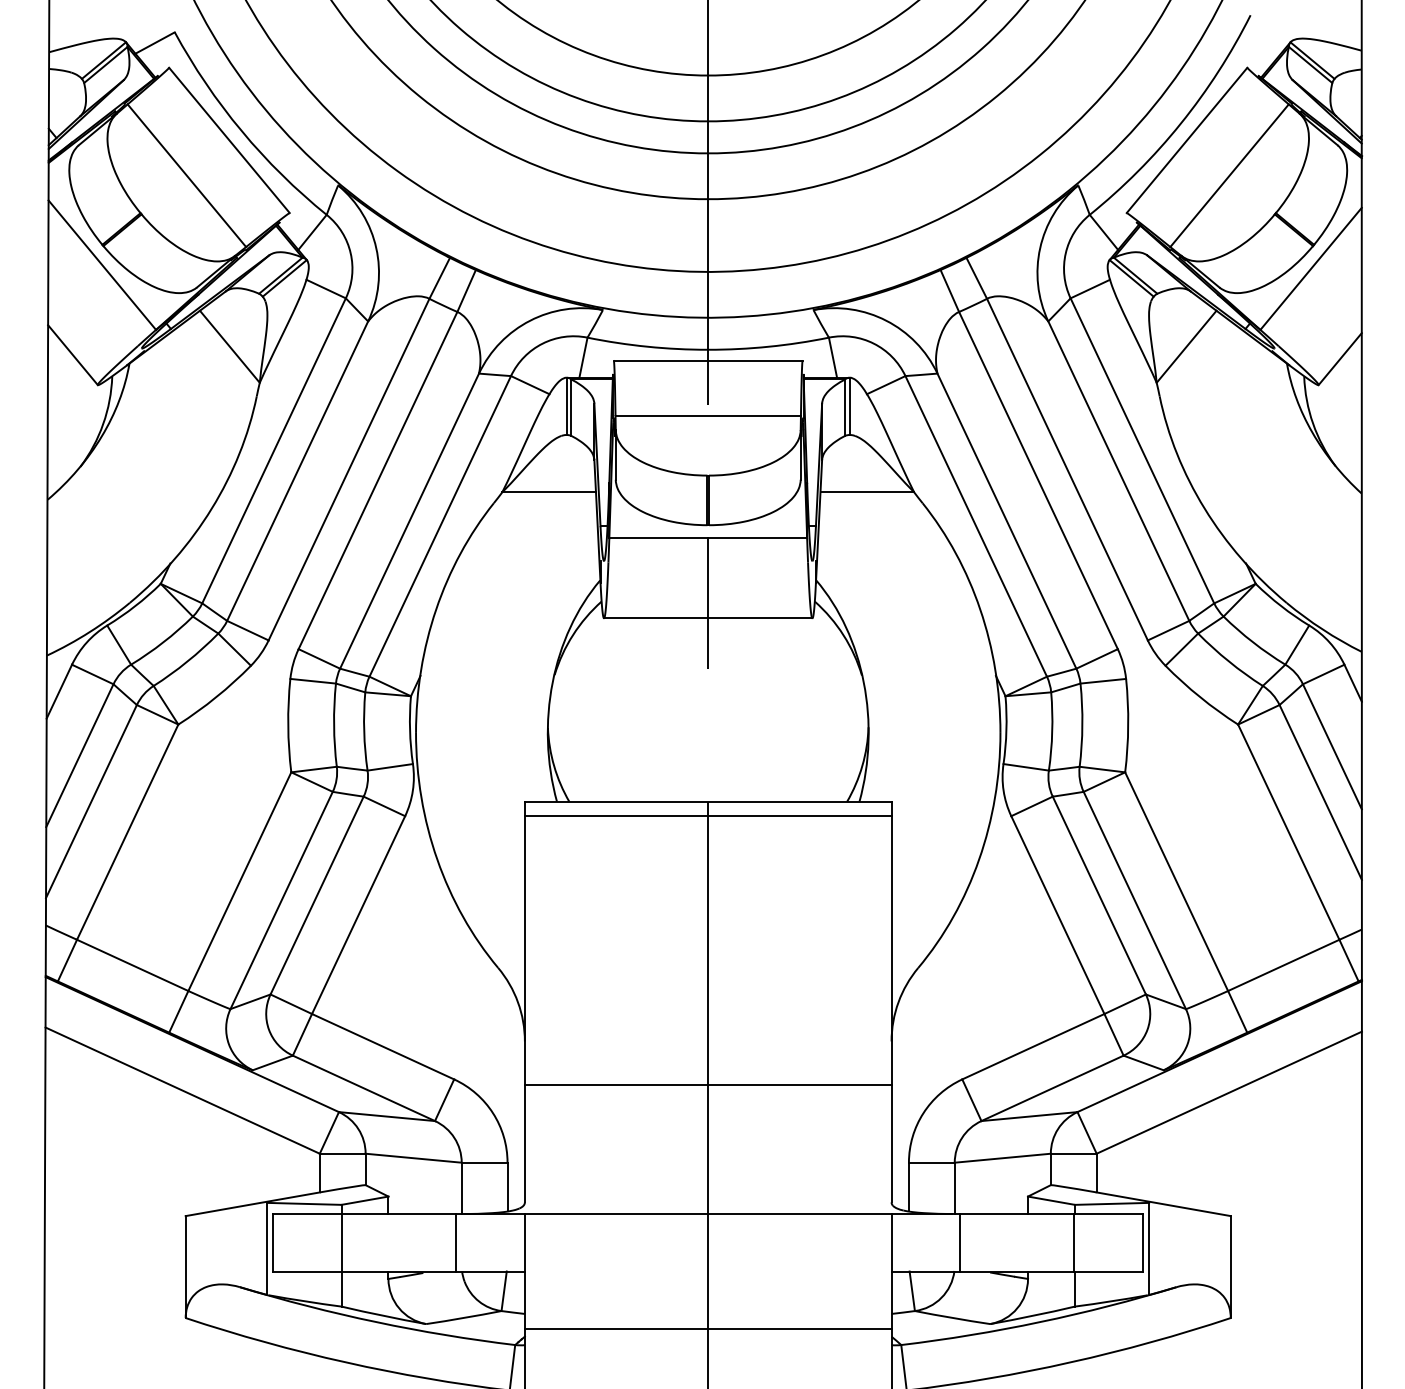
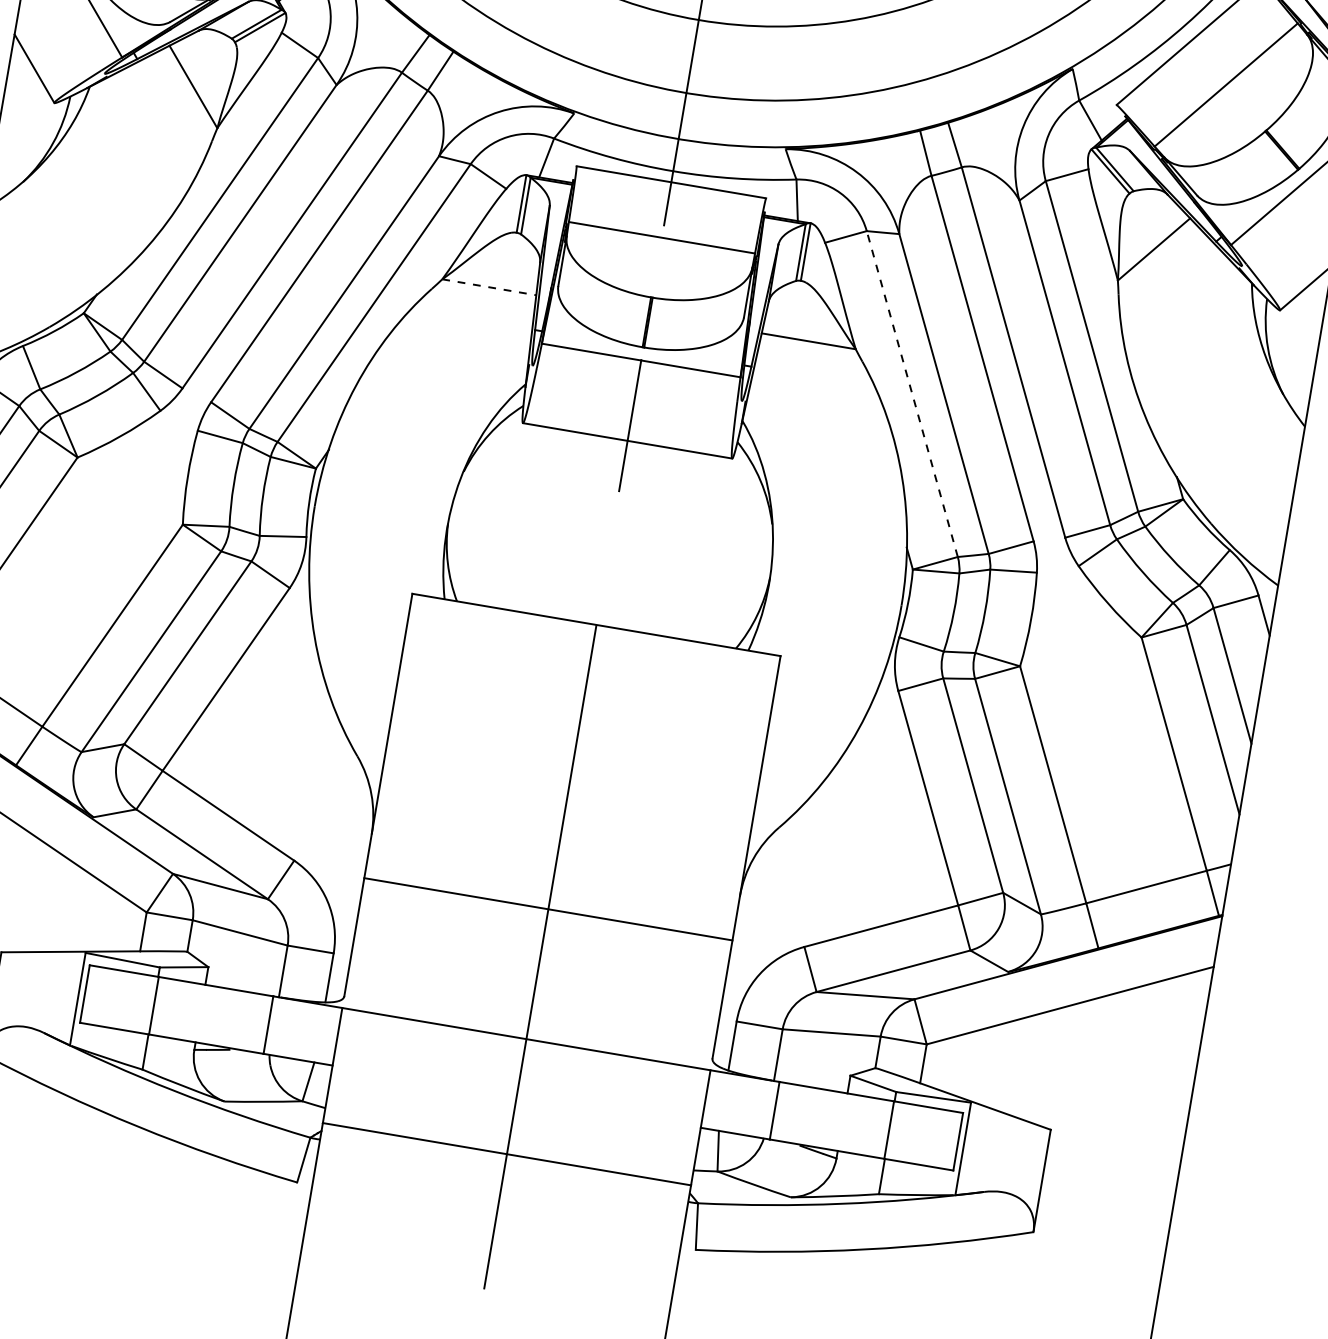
line: (549, 492) -> (489, 287), solid -> dashed
line: (976, 525) -> (912, 393), solid -> dashed
line: (707, 816) -> (593, 639), removed

